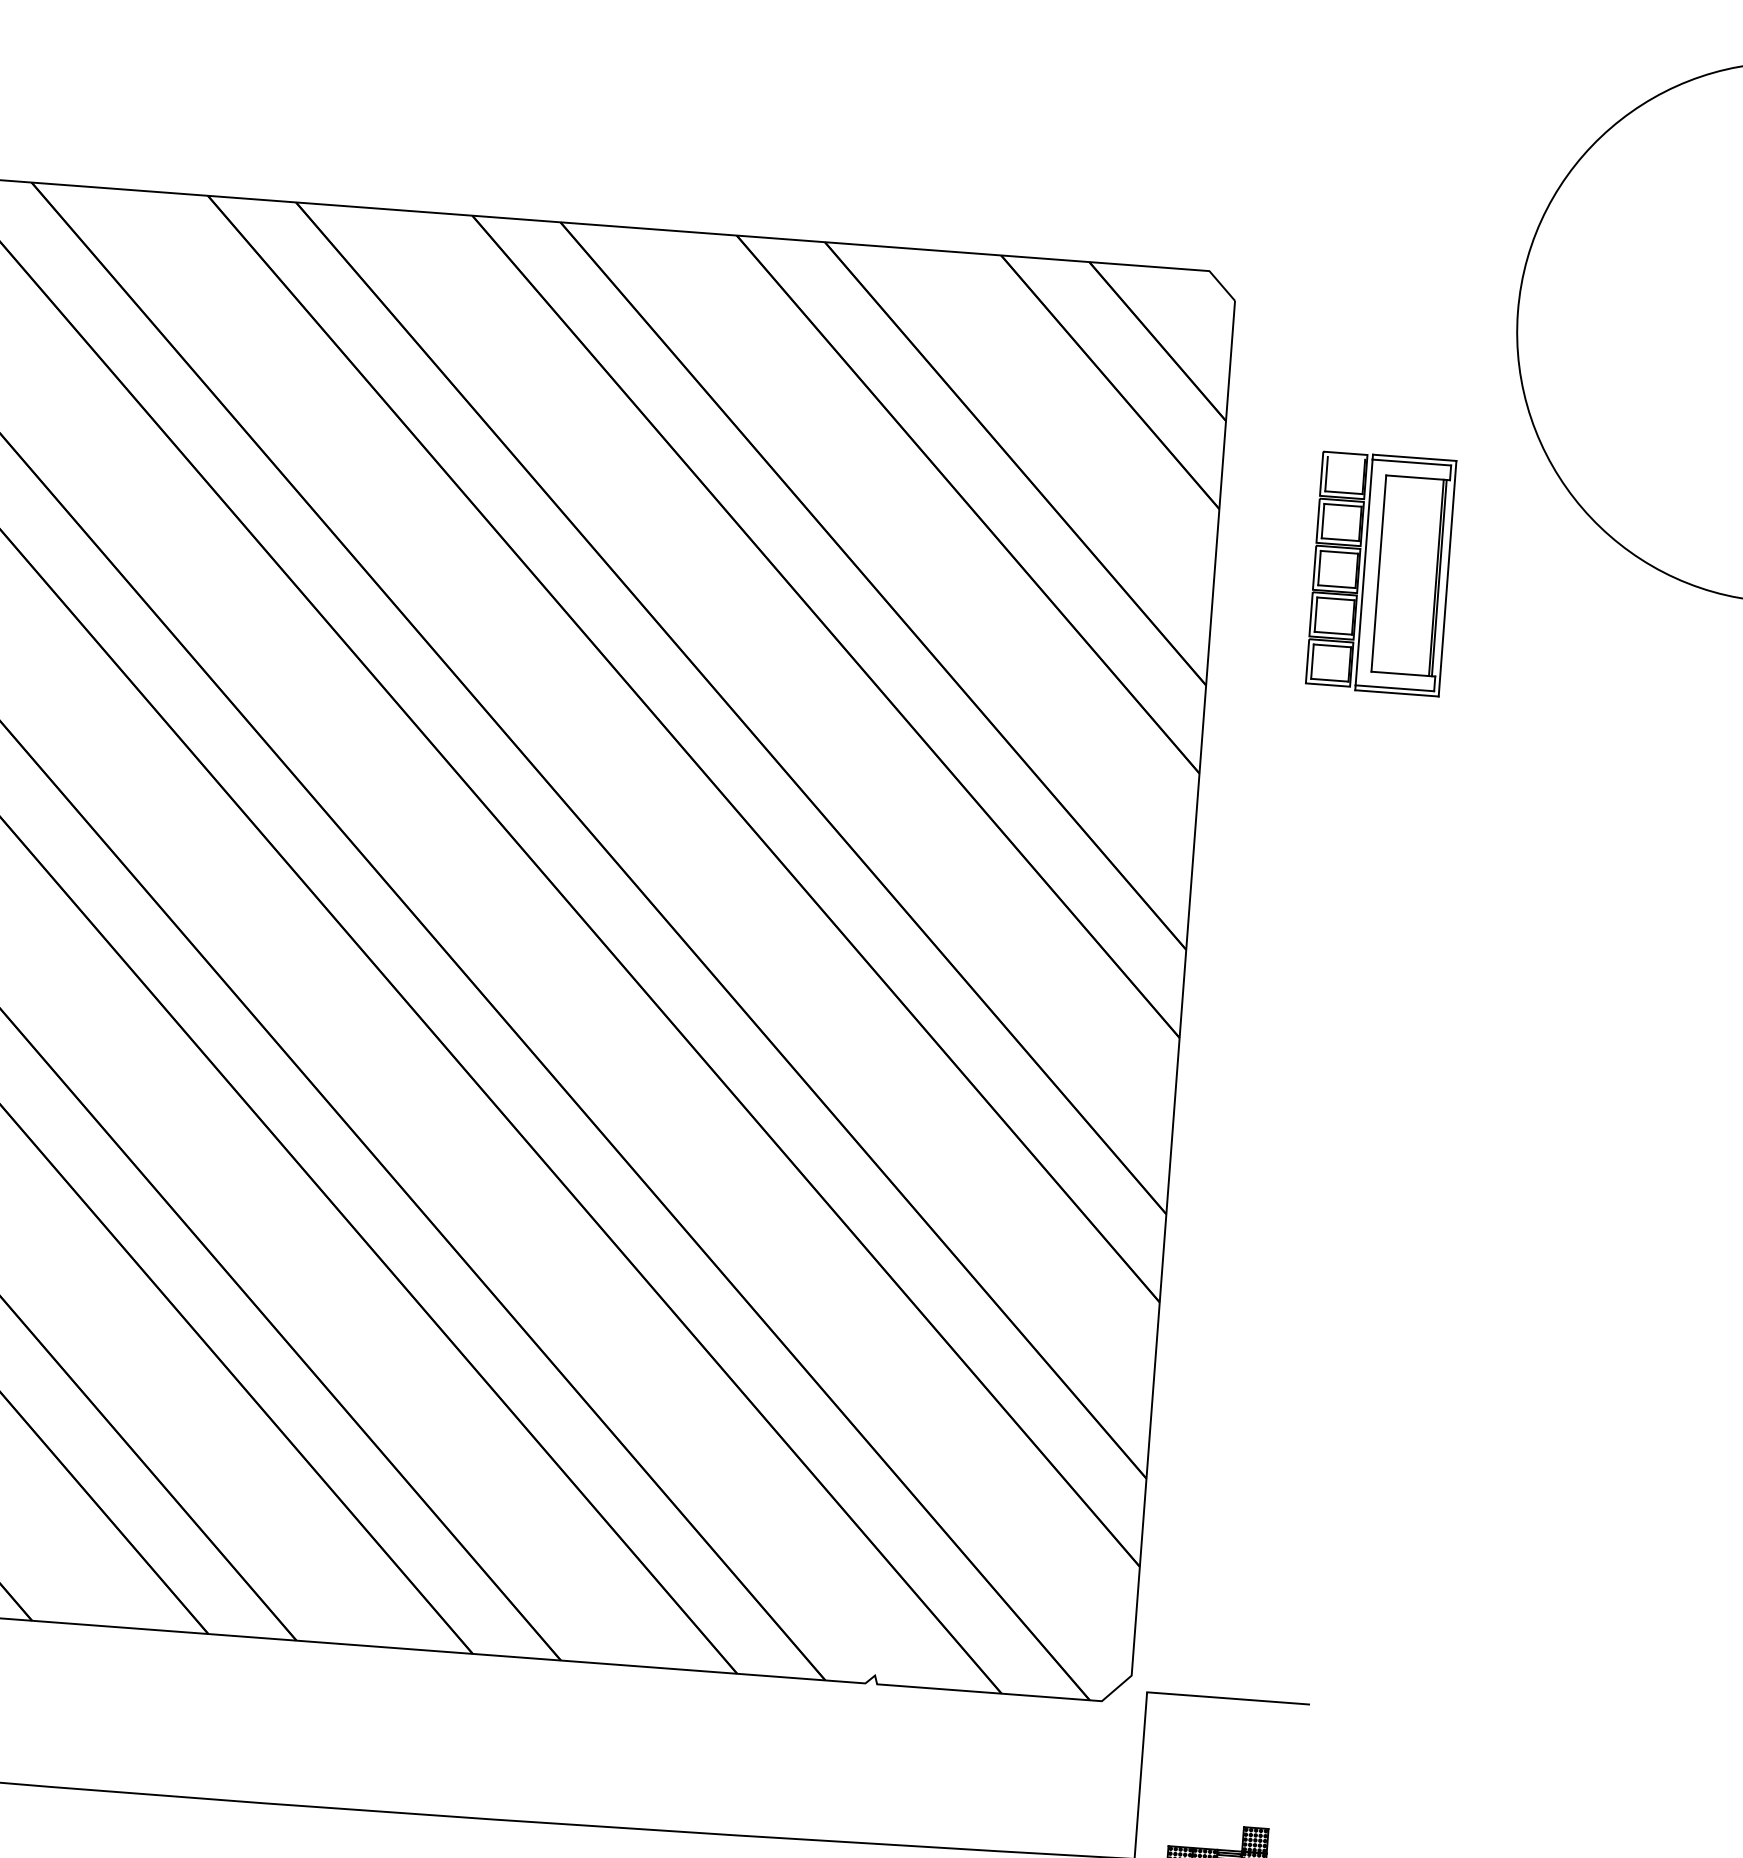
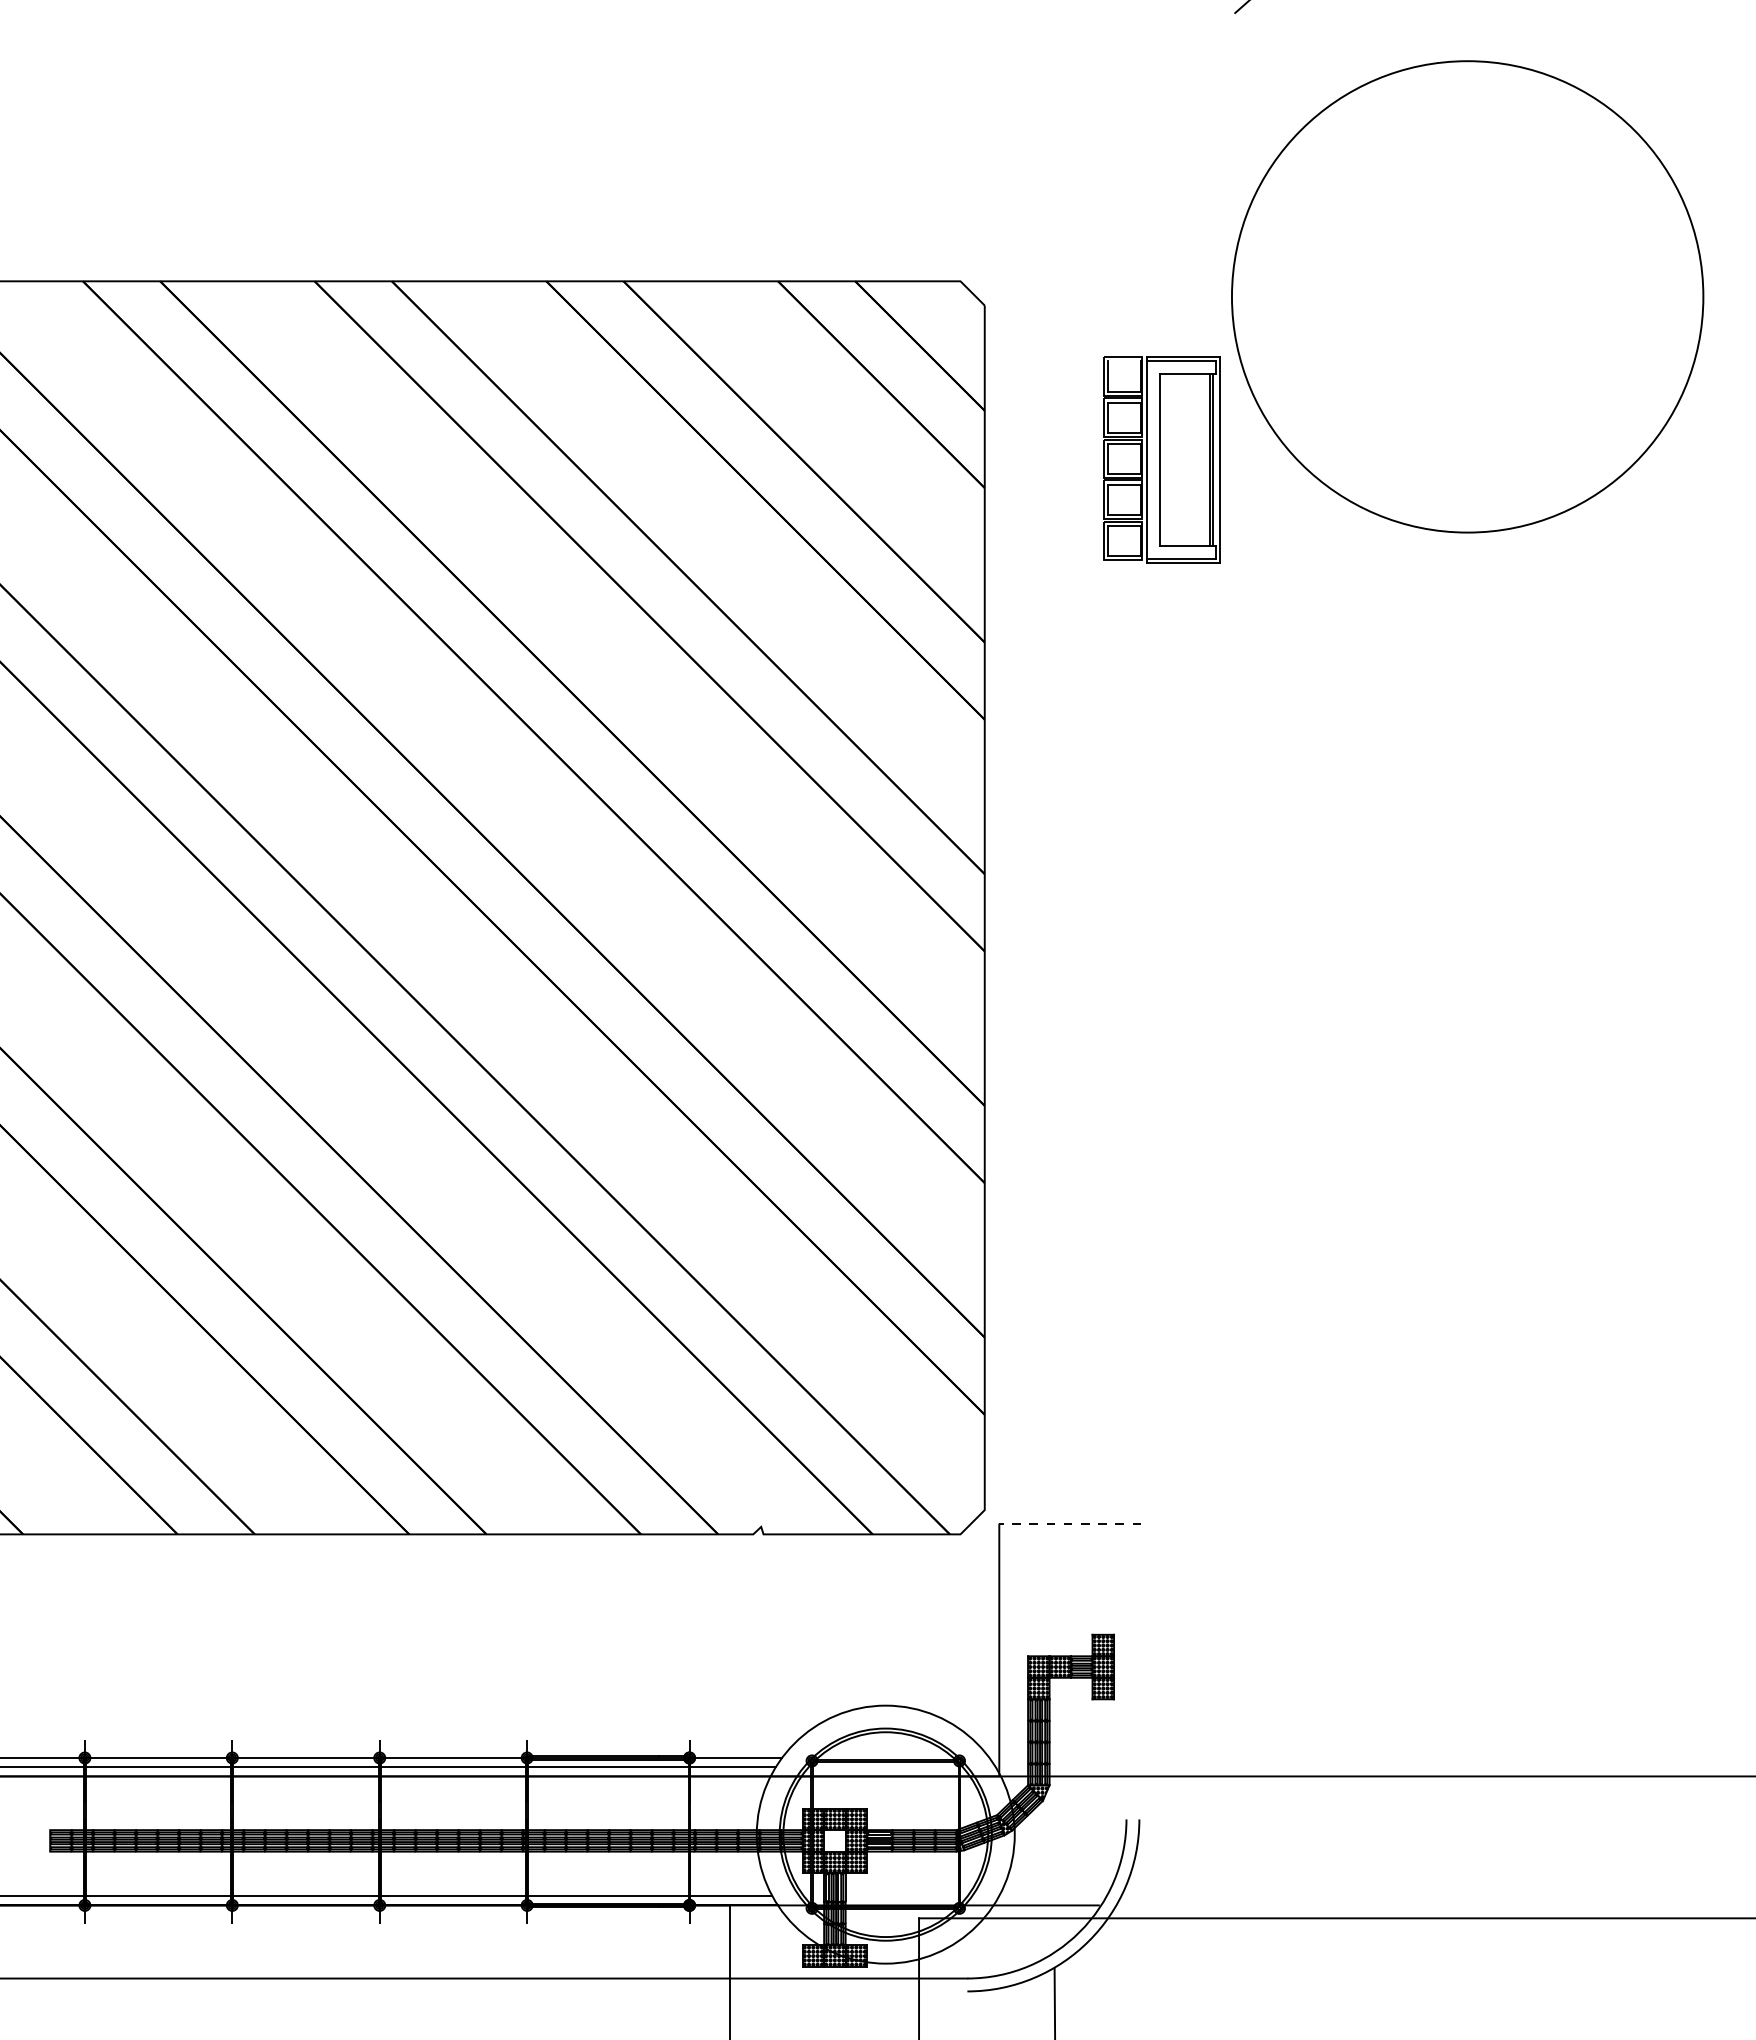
part: (1380, 573) -> (1161, 459), moved
line: (1228, 1698) -> (1070, 1523), solid -> dashed

